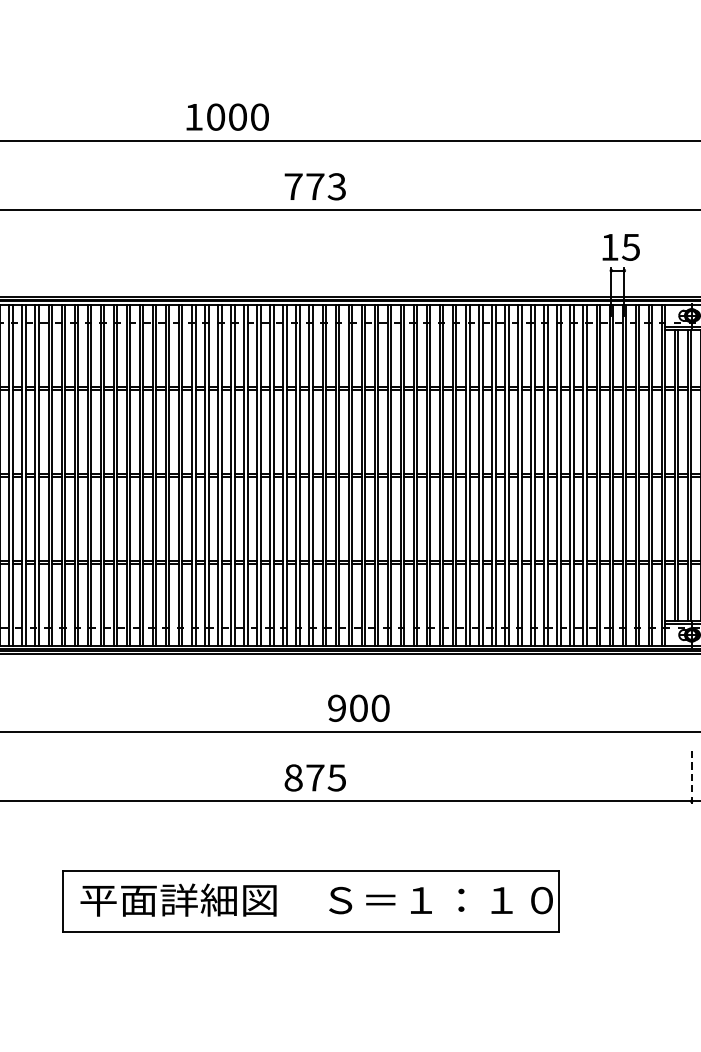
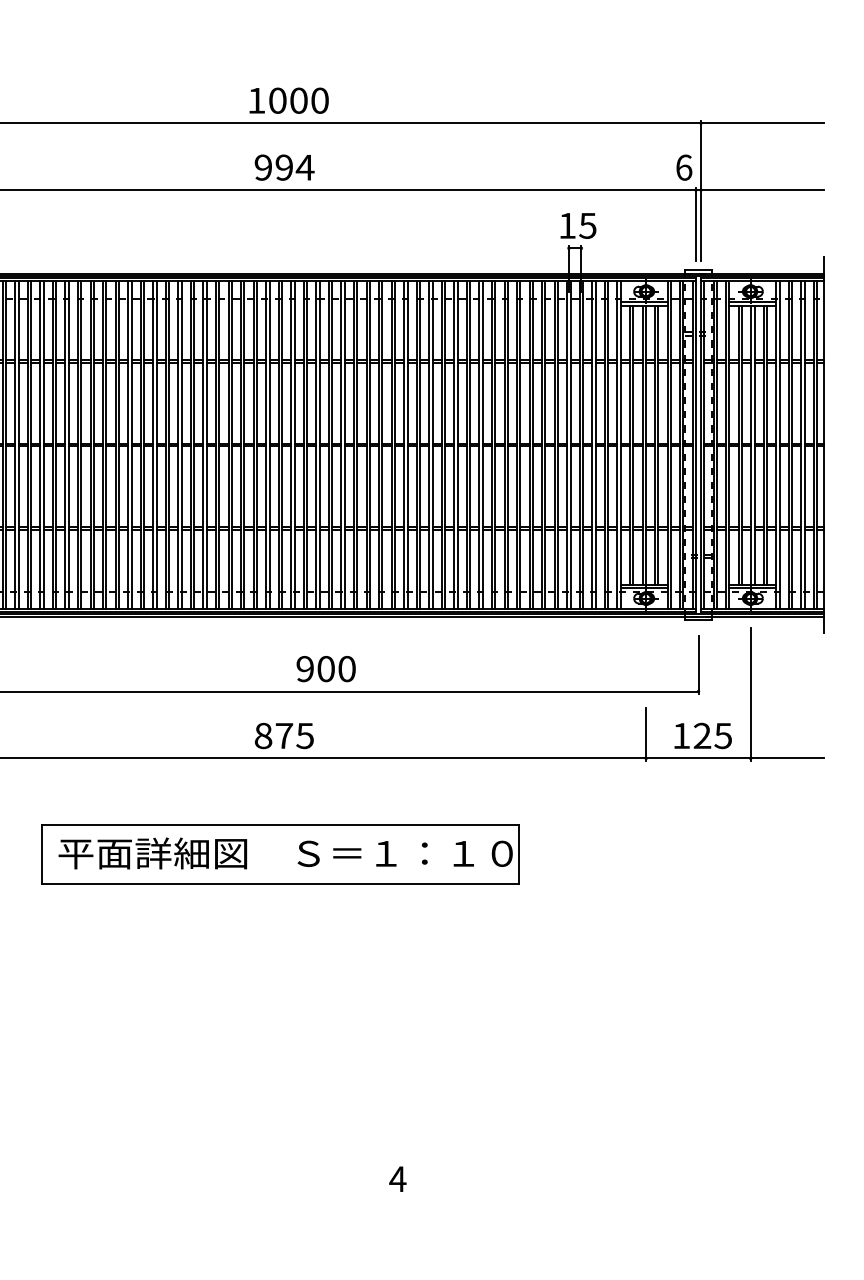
text: (227, 116) -> (288, 100), moved
text: (315, 186) -> (284, 167), 773 -> 994
line: (692, 776) -> (646, 734), dashed -> solid

